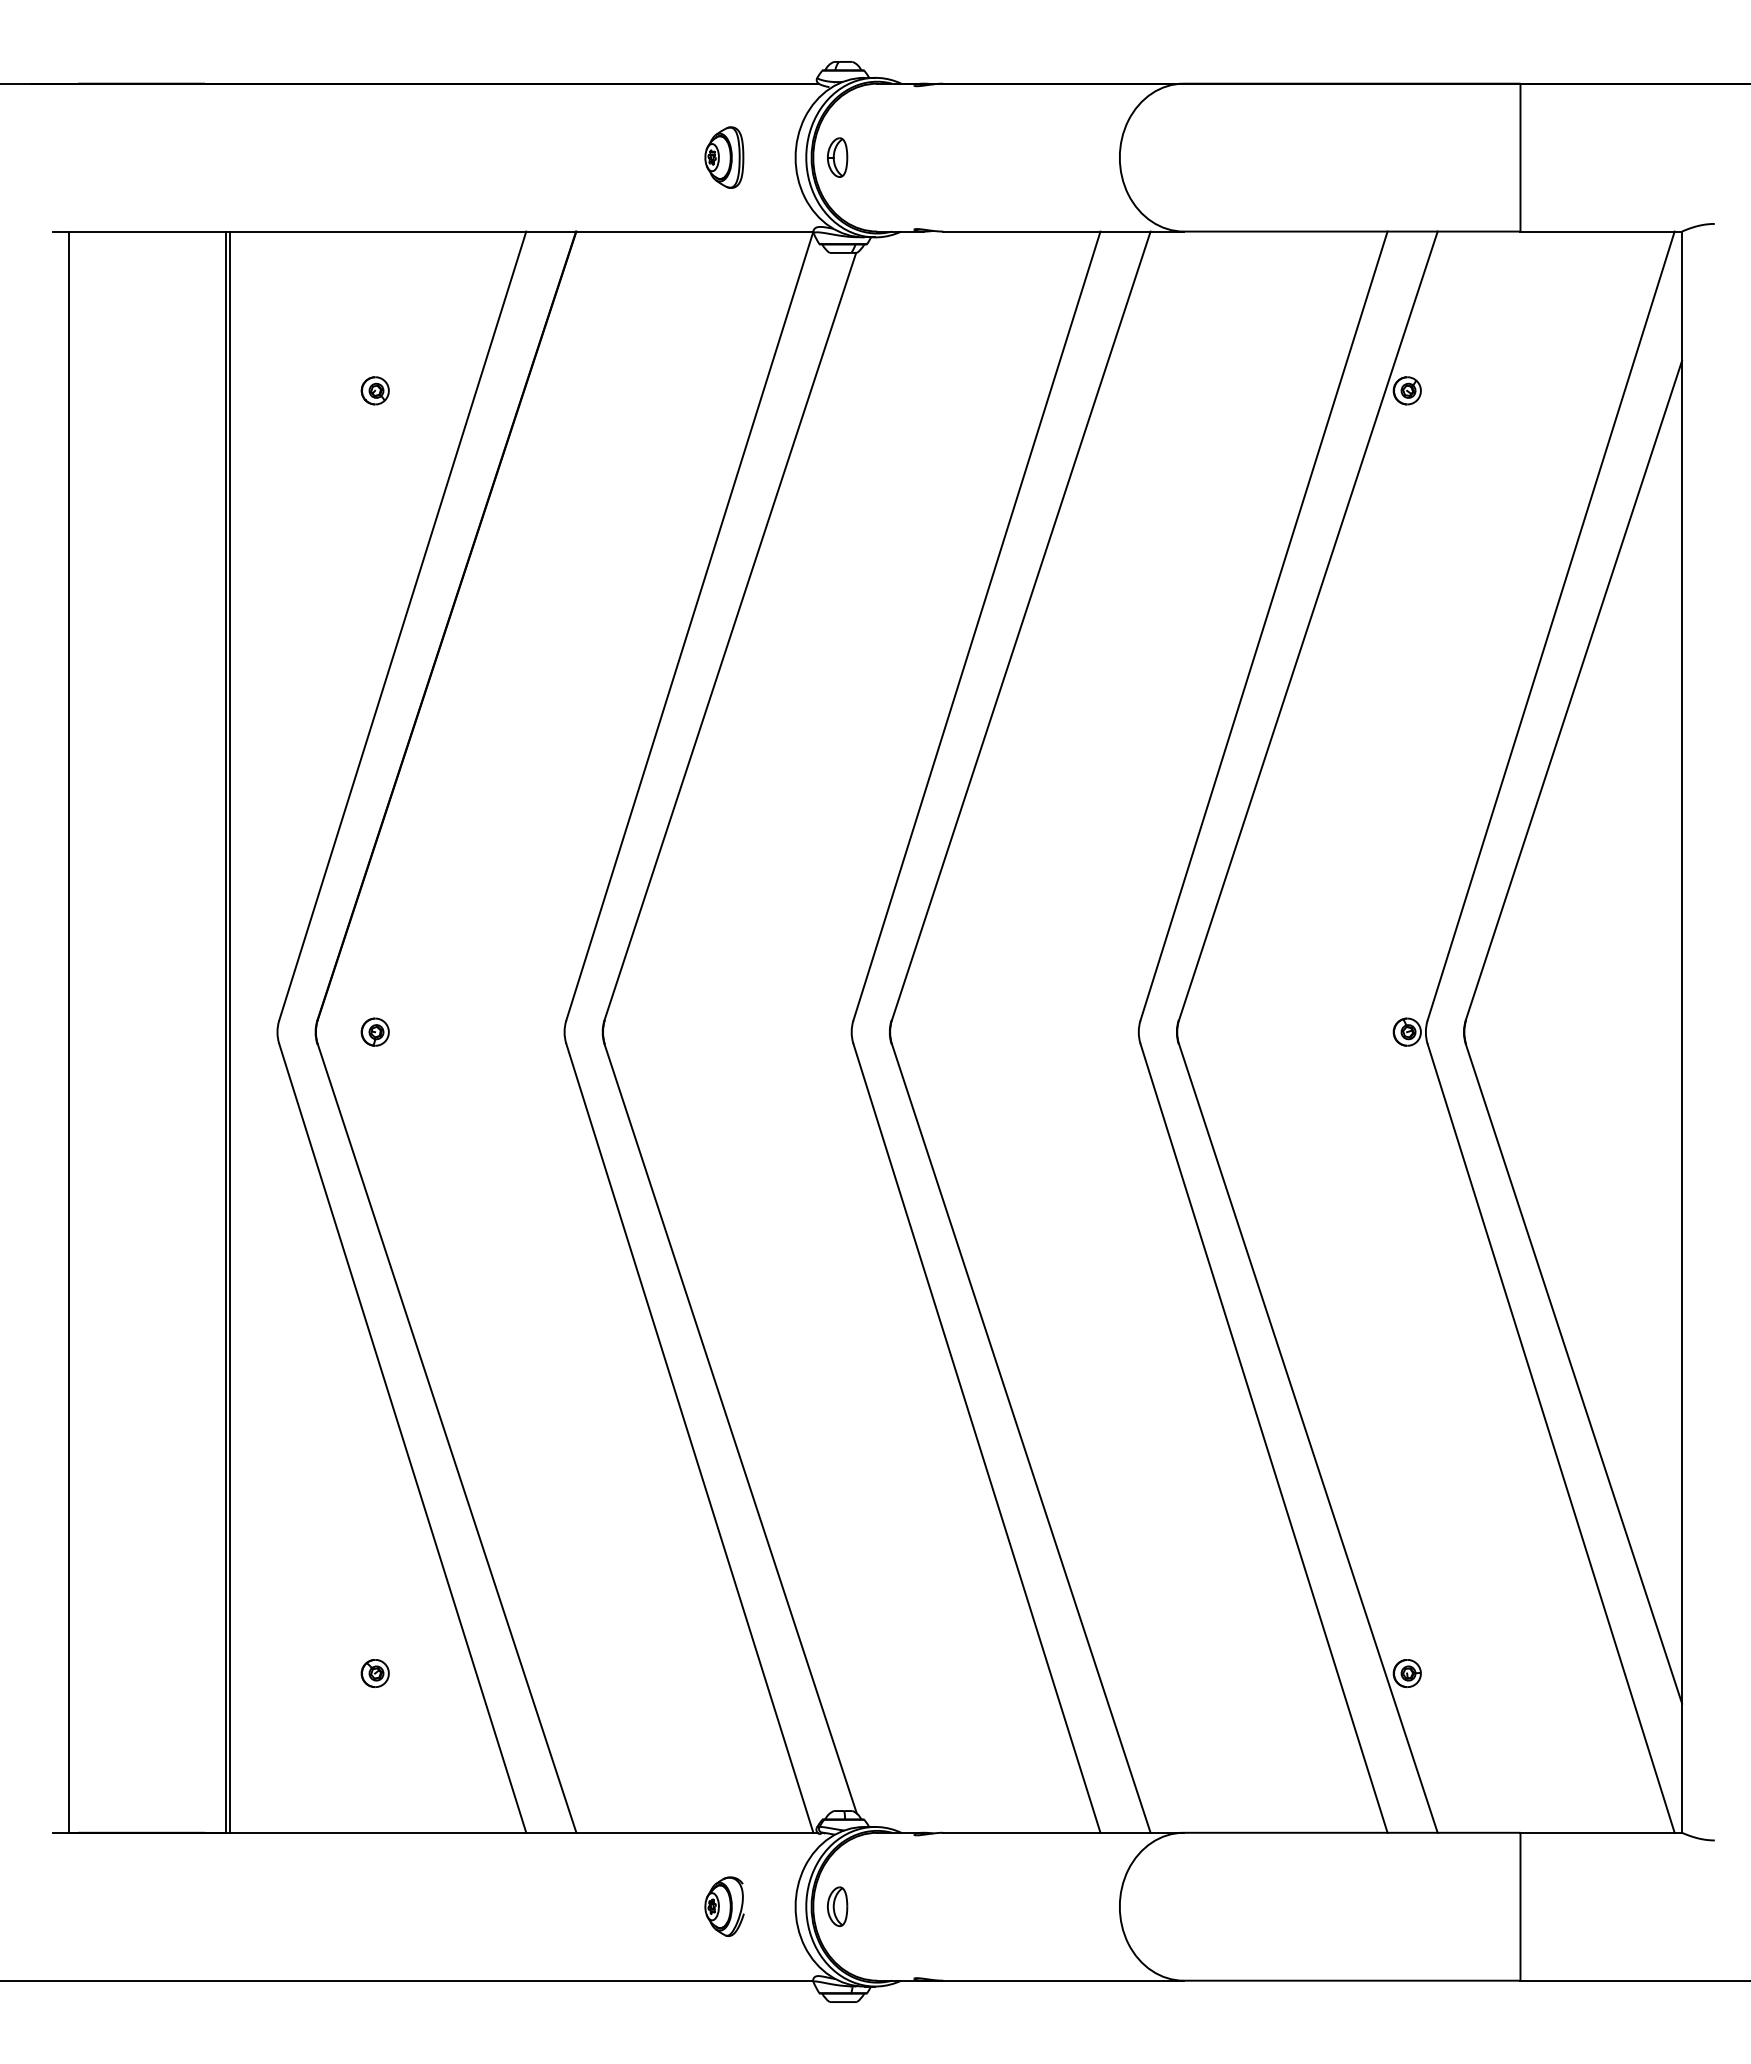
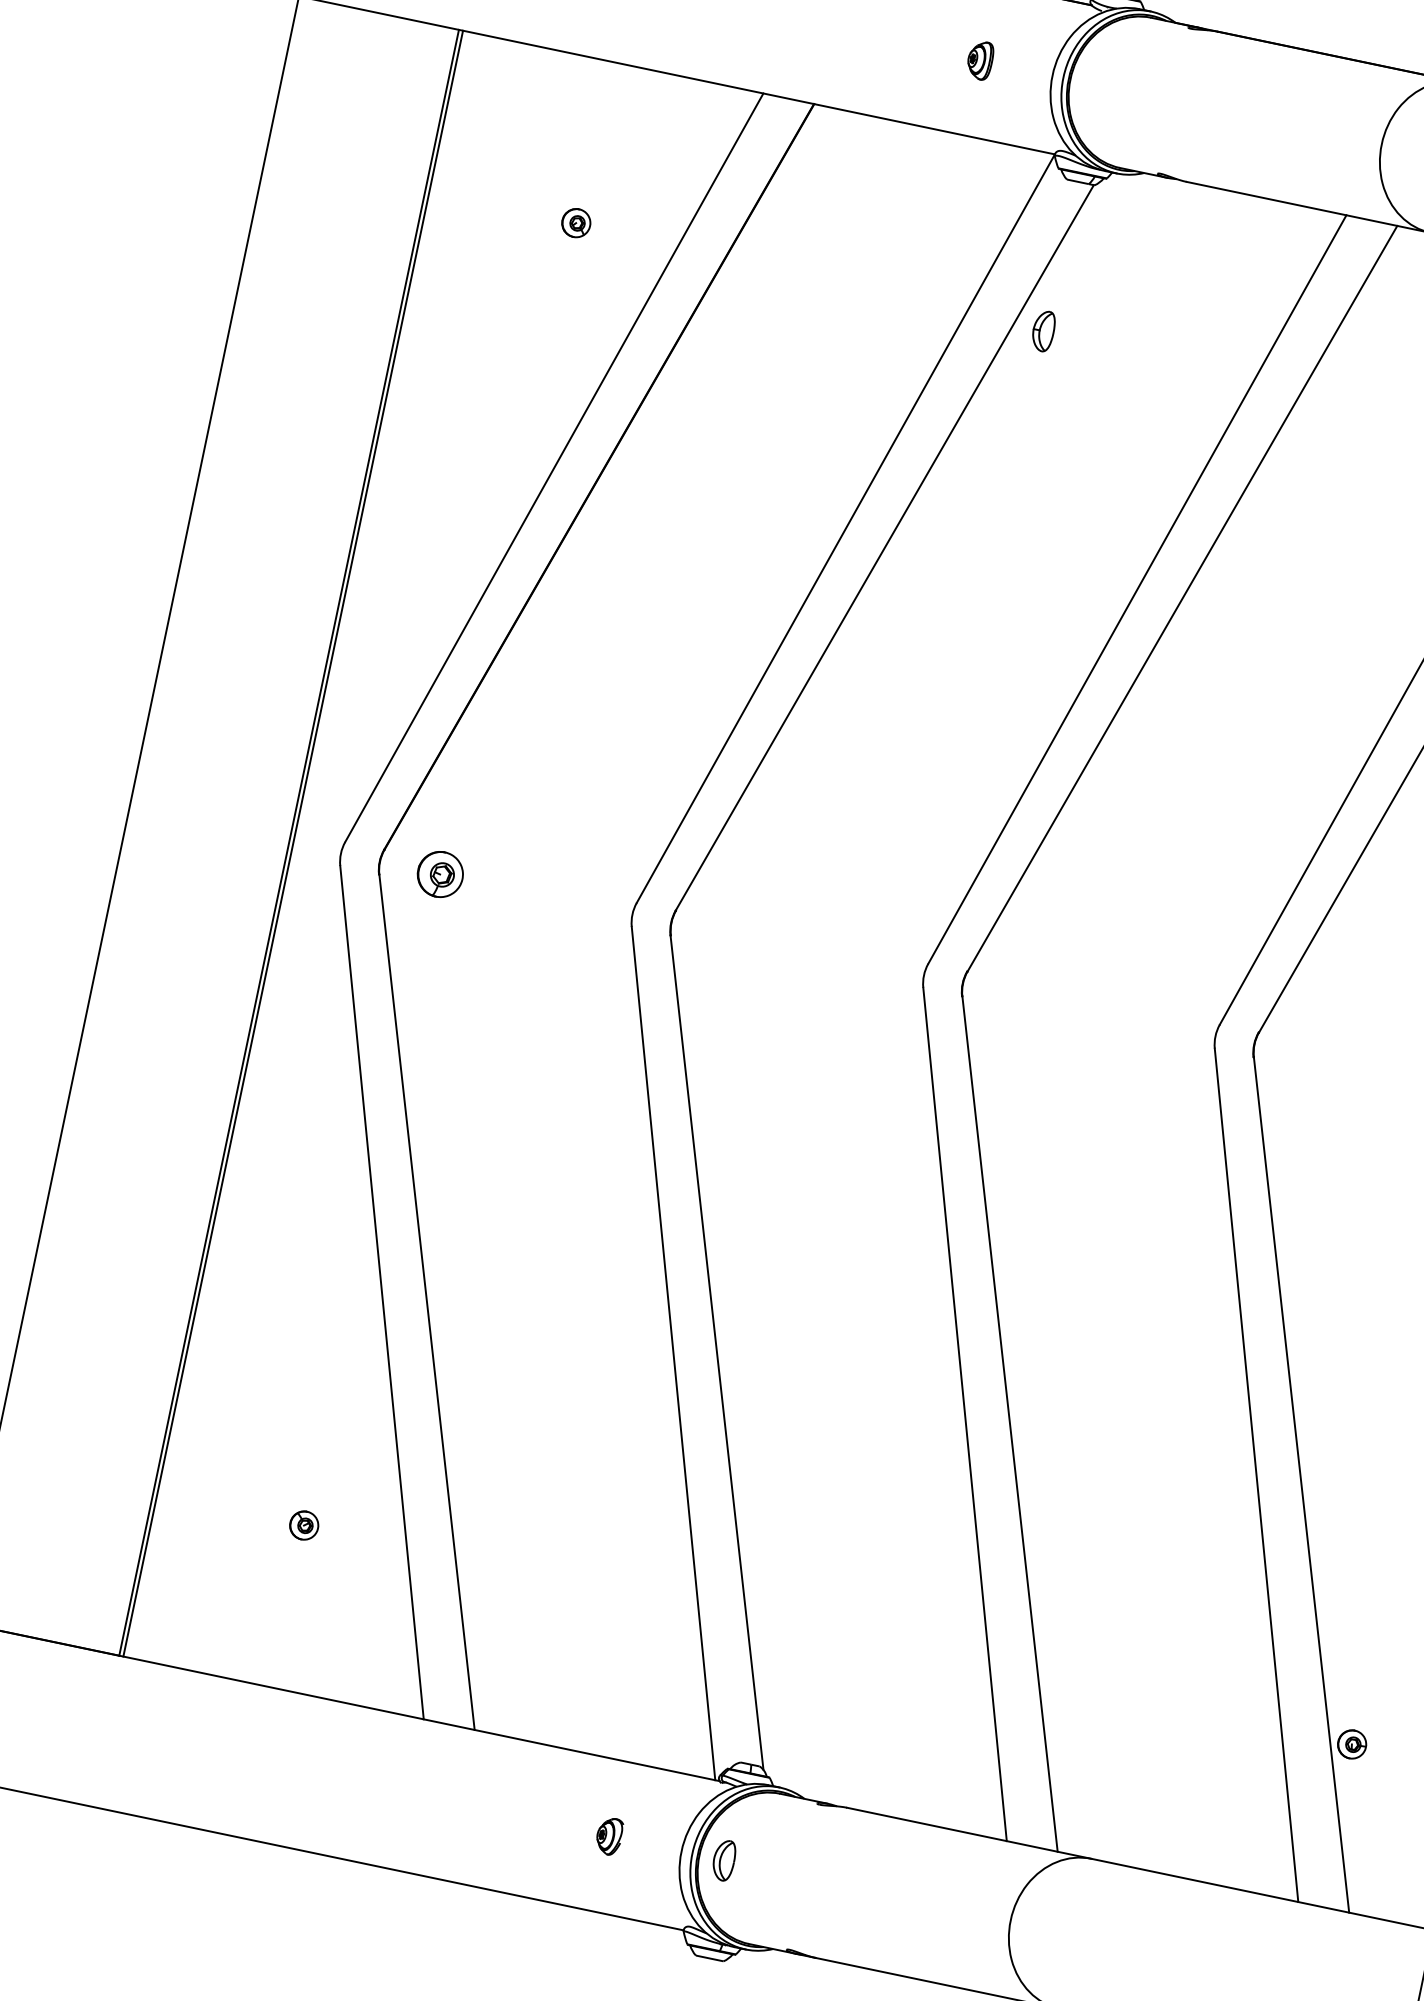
part: (724, 157) -> (980, 60), size x0.6
part: (837, 157) -> (1043, 331), moved
part: (374, 1031) -> (439, 873), size x1.6
part: (724, 1906) -> (609, 1836), size x0.6

